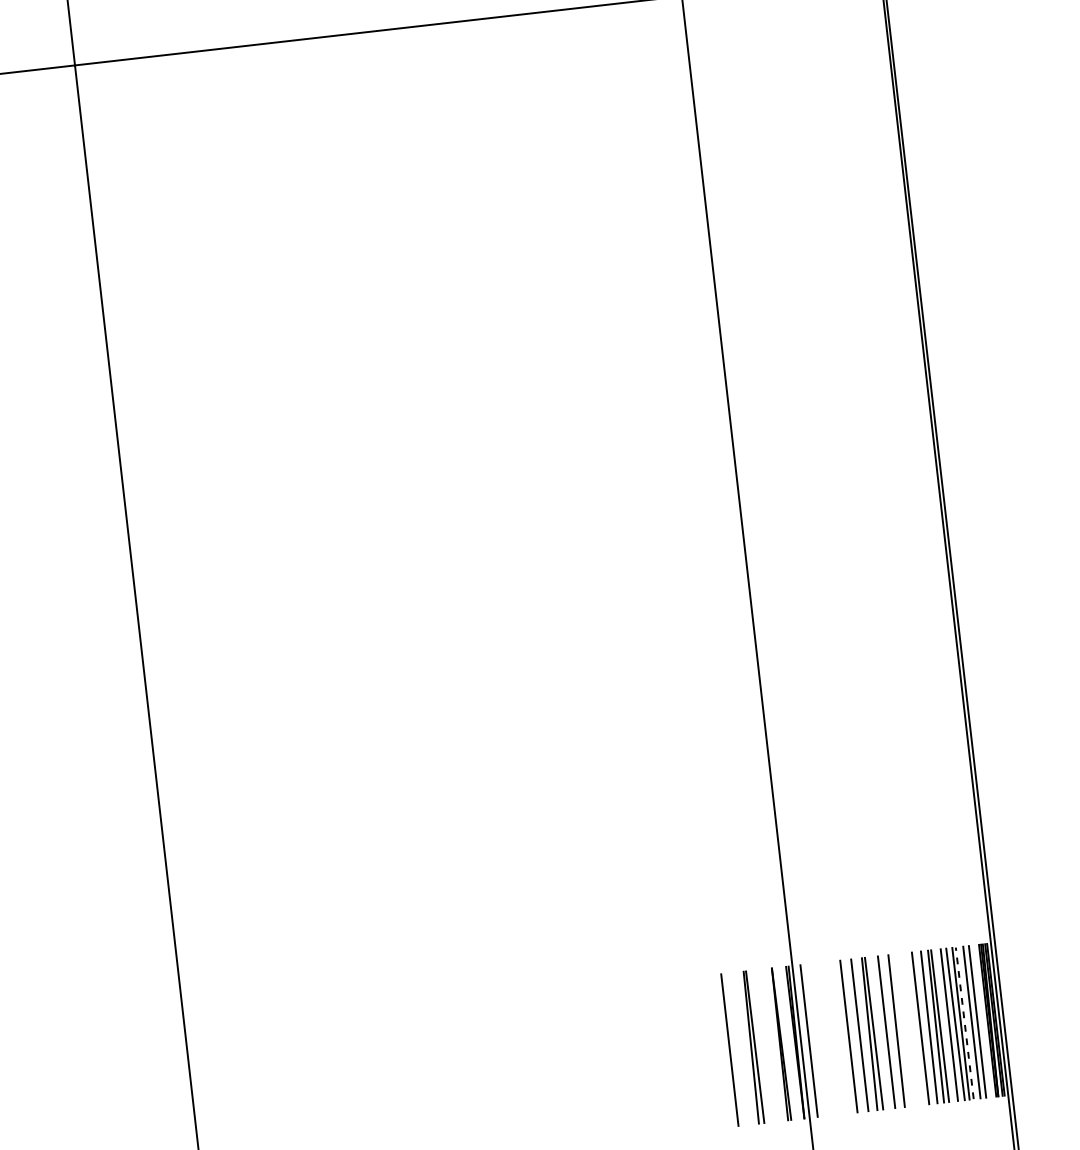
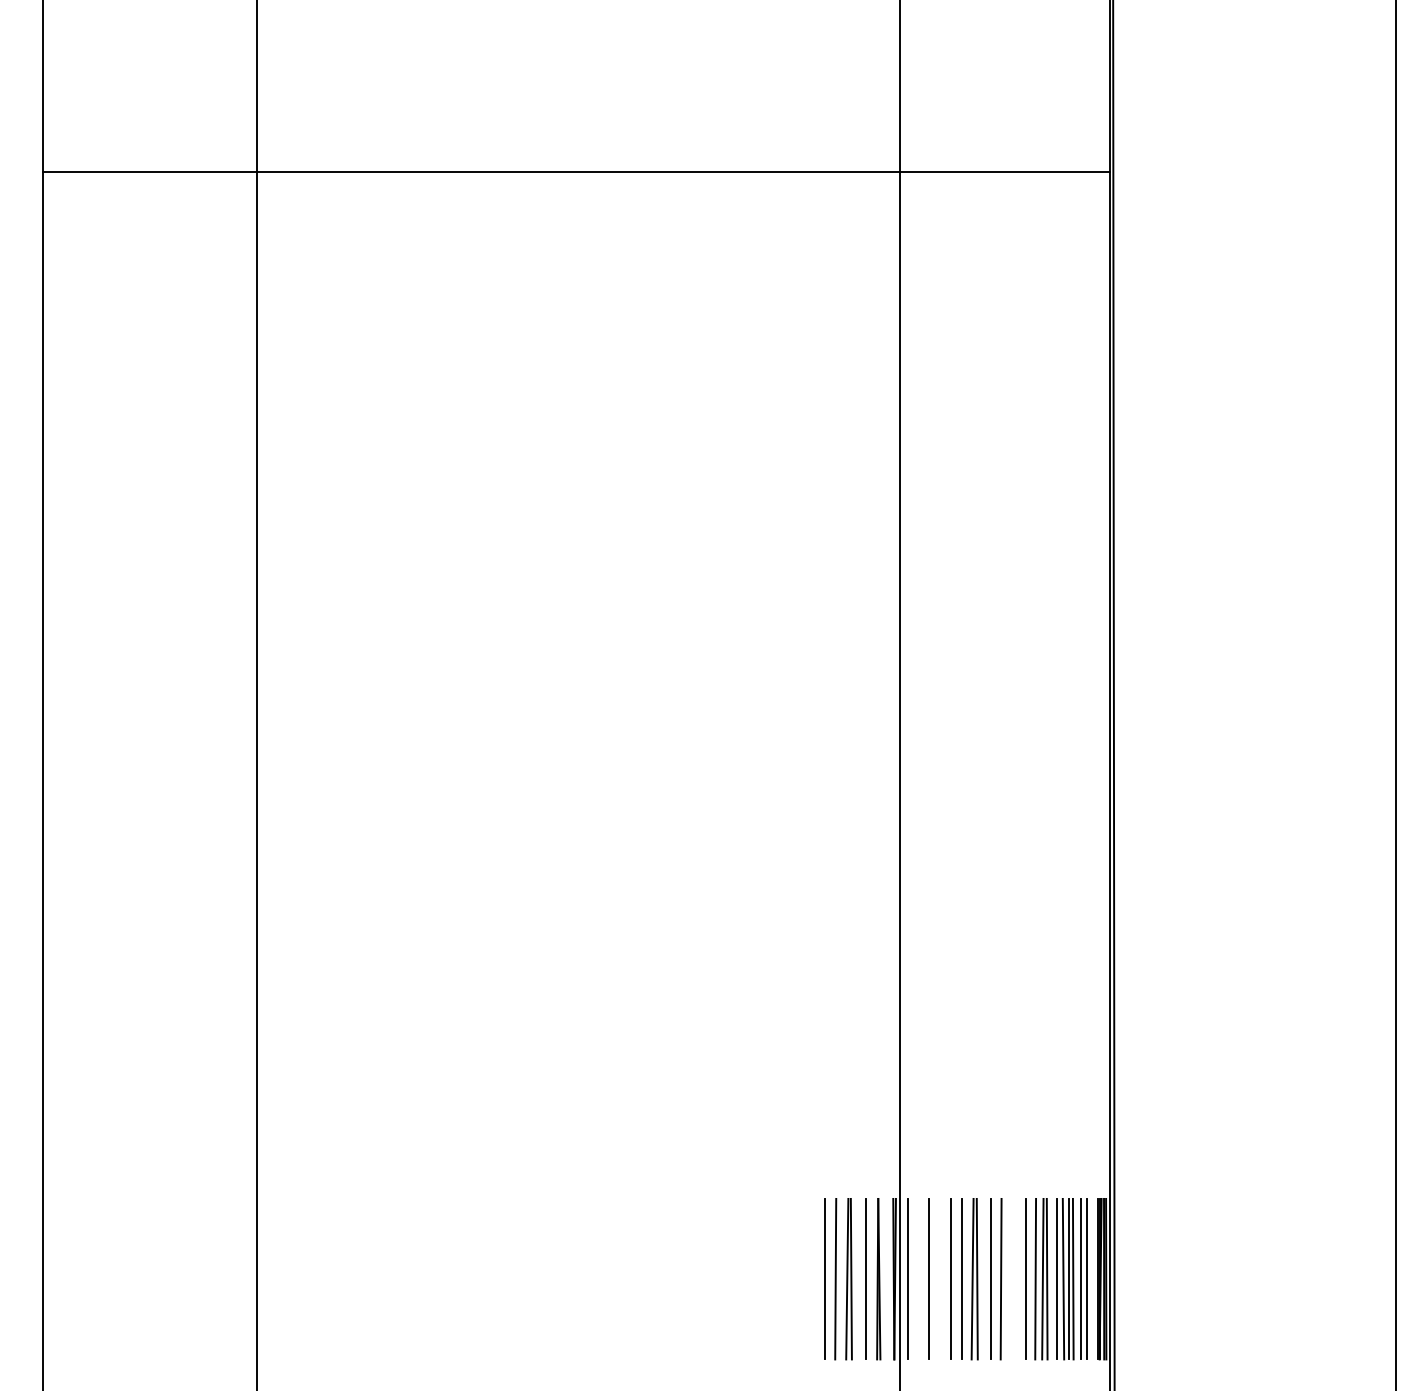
line: (964, 1022) -> (1073, 1278), dashed -> solid
line: (828, 1038) -> (929, 1278), added
line: (768, 1045) -> (865, 1278), added
line: (740, 1048) -> (835, 1278), added

